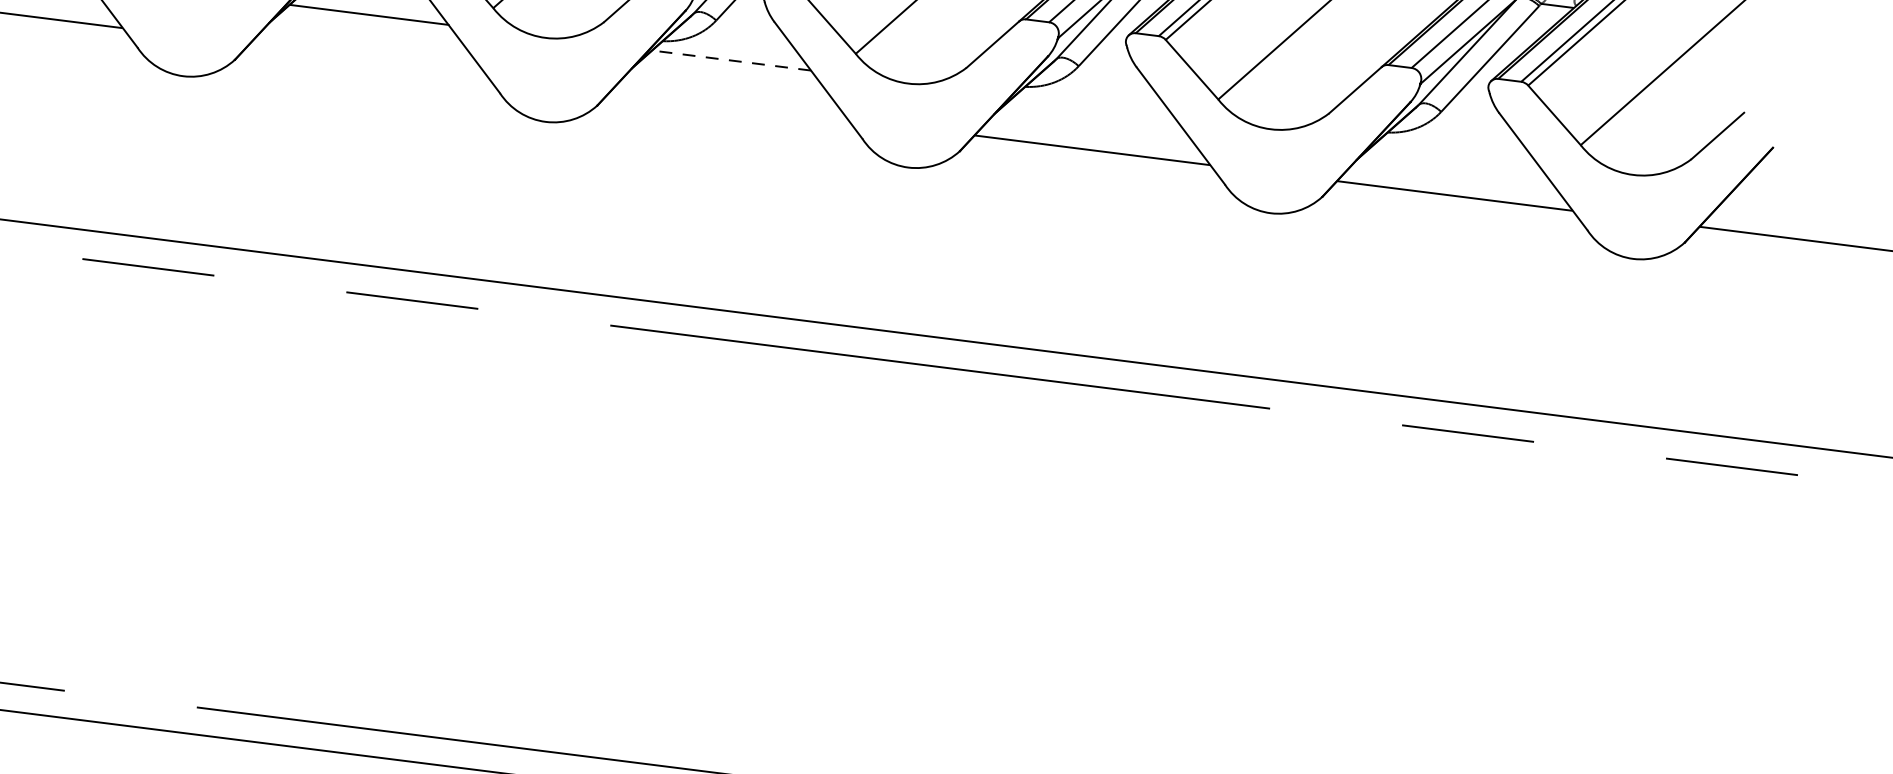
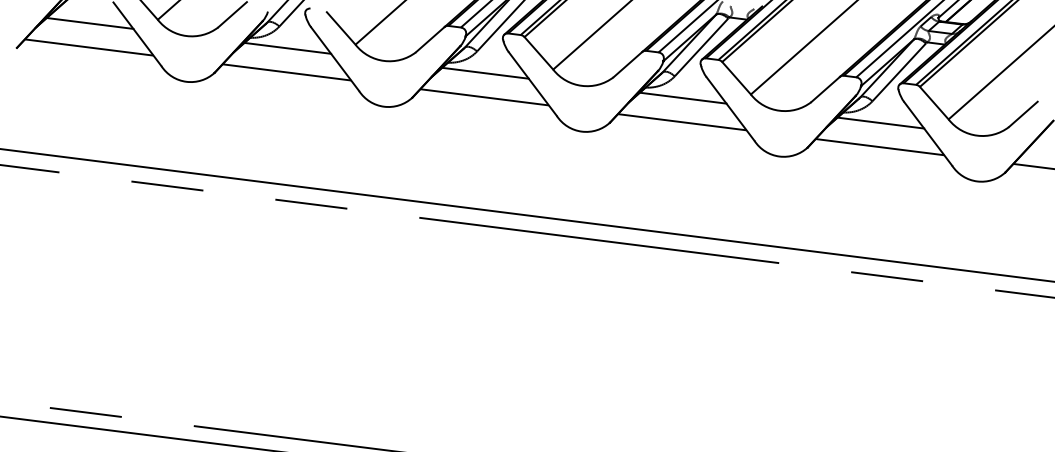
line: (366, 59) -> (286, 72), added
line: (731, 60) -> (485, 73), dashed -> solid
line: (729, 104) -> (484, 97), added
line: (1092, 104) -> (682, 97), added
line: (1455, 150) -> (880, 122), added

